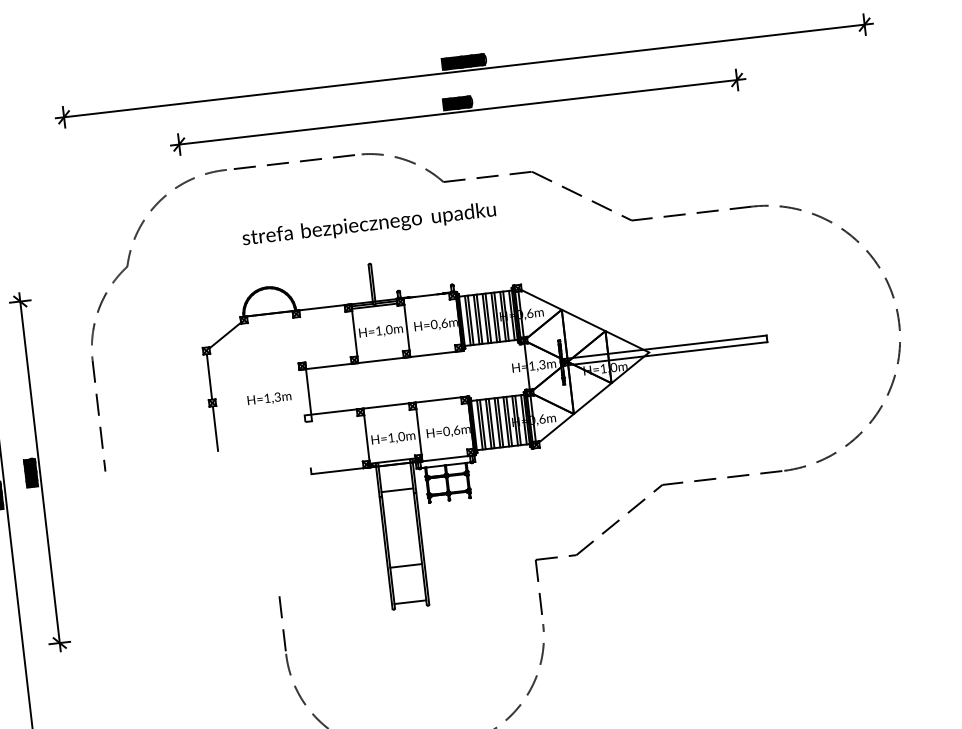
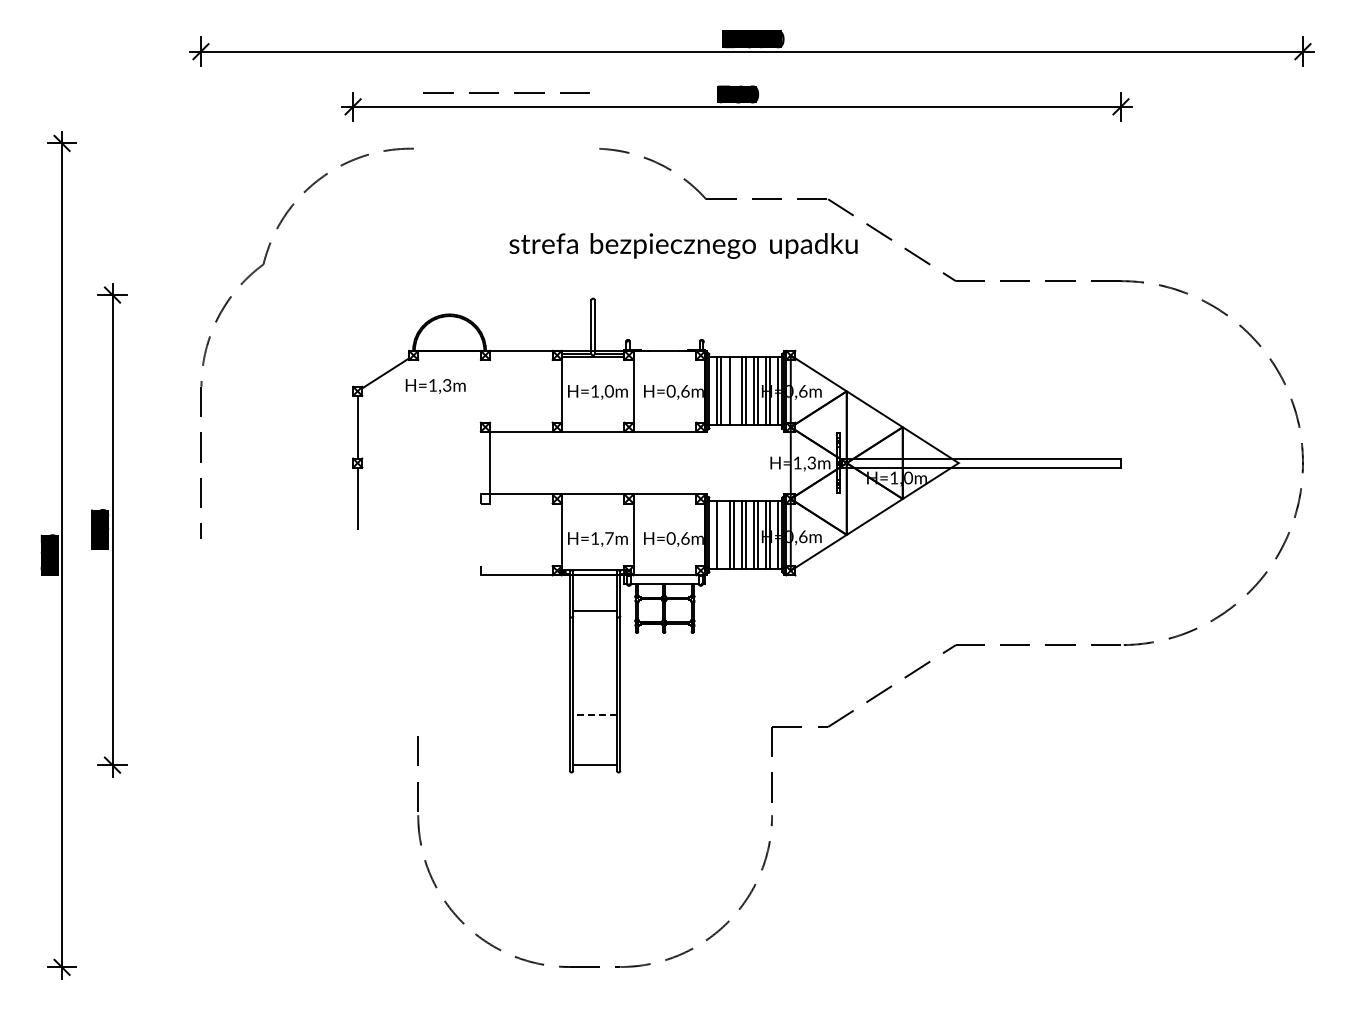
line: (288, 162) -> (498, 92), moved
text: (369, 224) -> (683, 245), moved
line: (479, 319) -> (733, 391), removed
text: (269, 398) -> (435, 386), moved
line: (482, 424) -> (721, 534), removed
text: (401, 436) -> (608, 538), H=1,0m -> H=1,7m
line: (406, 565) -> (595, 714), solid -> dashed

